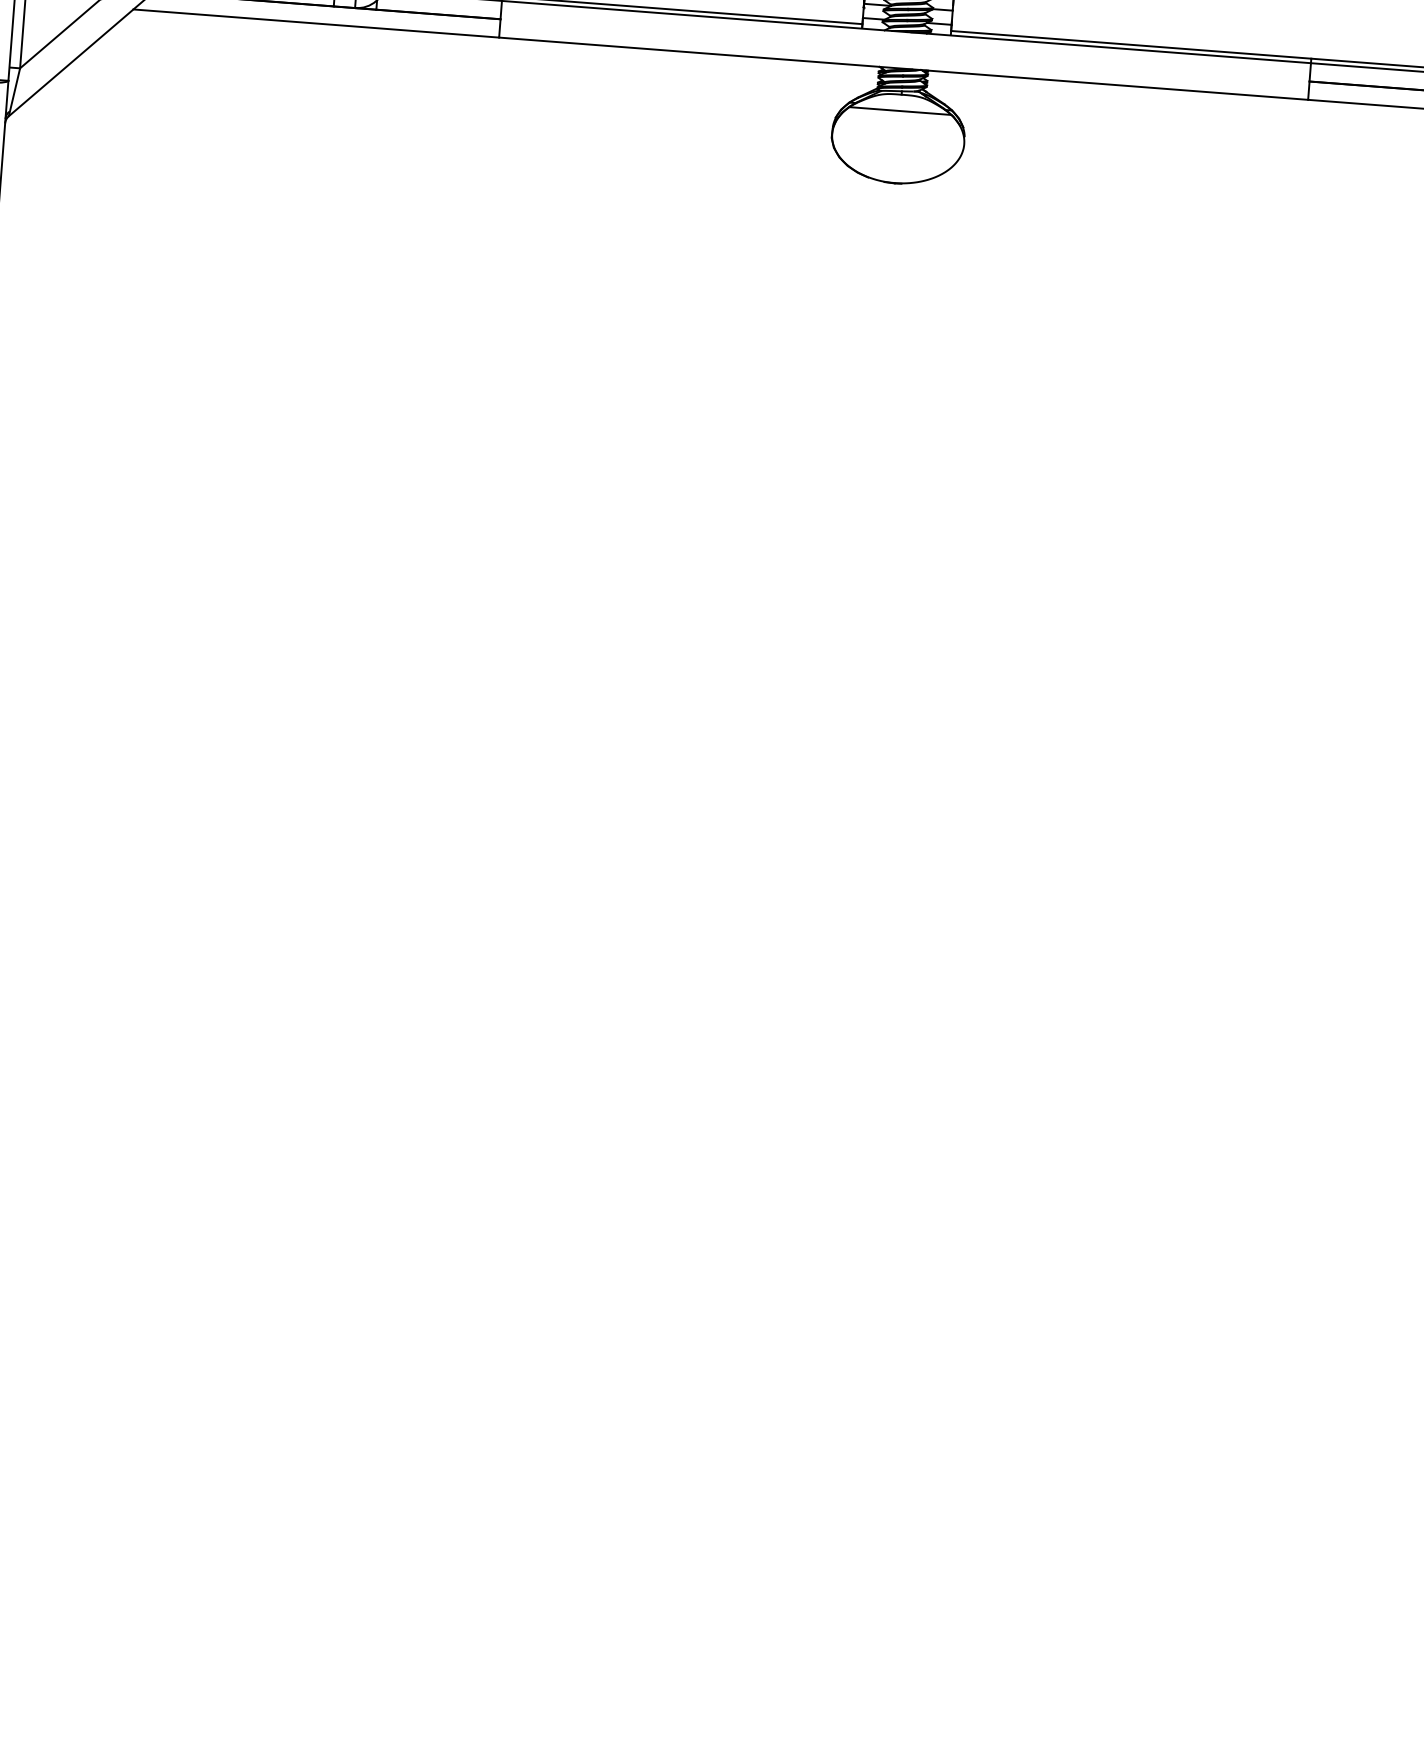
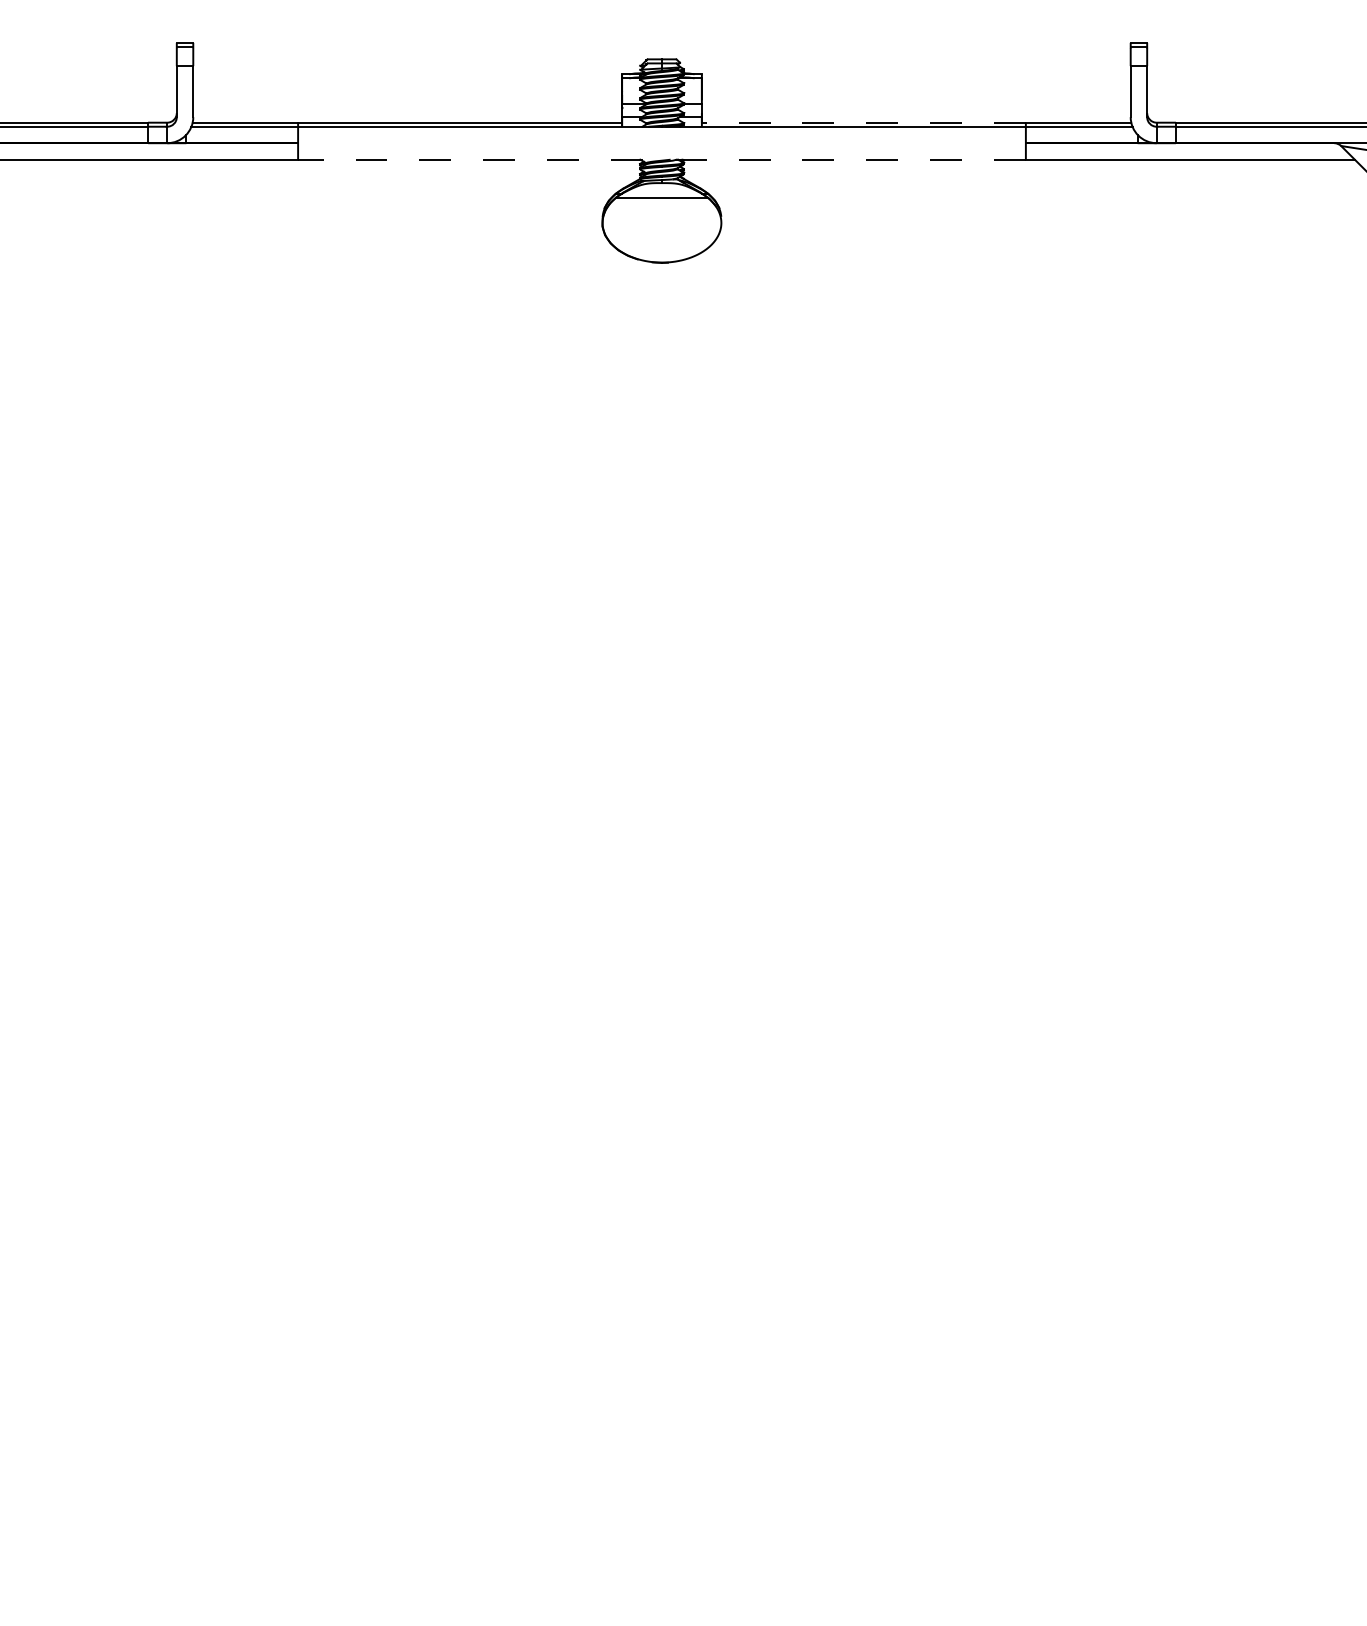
line: (1130, 44) -> (863, 122), solid -> dashed
line: (903, 68) -> (661, 159), solid -> dashed

